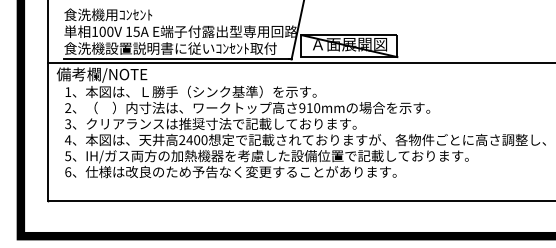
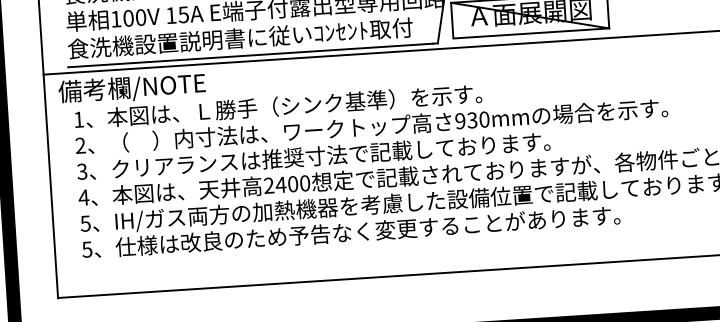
text: (309, 108) -> (472, 120), 910mm -> 930mm
text: (68, 172) -> (87, 250), 6 -> 5

